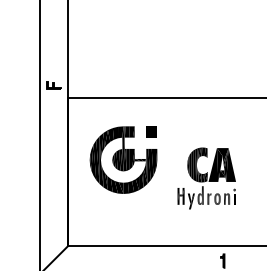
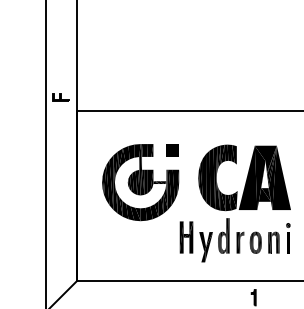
part: (206, 178) -> (235, 203), size x1.67

